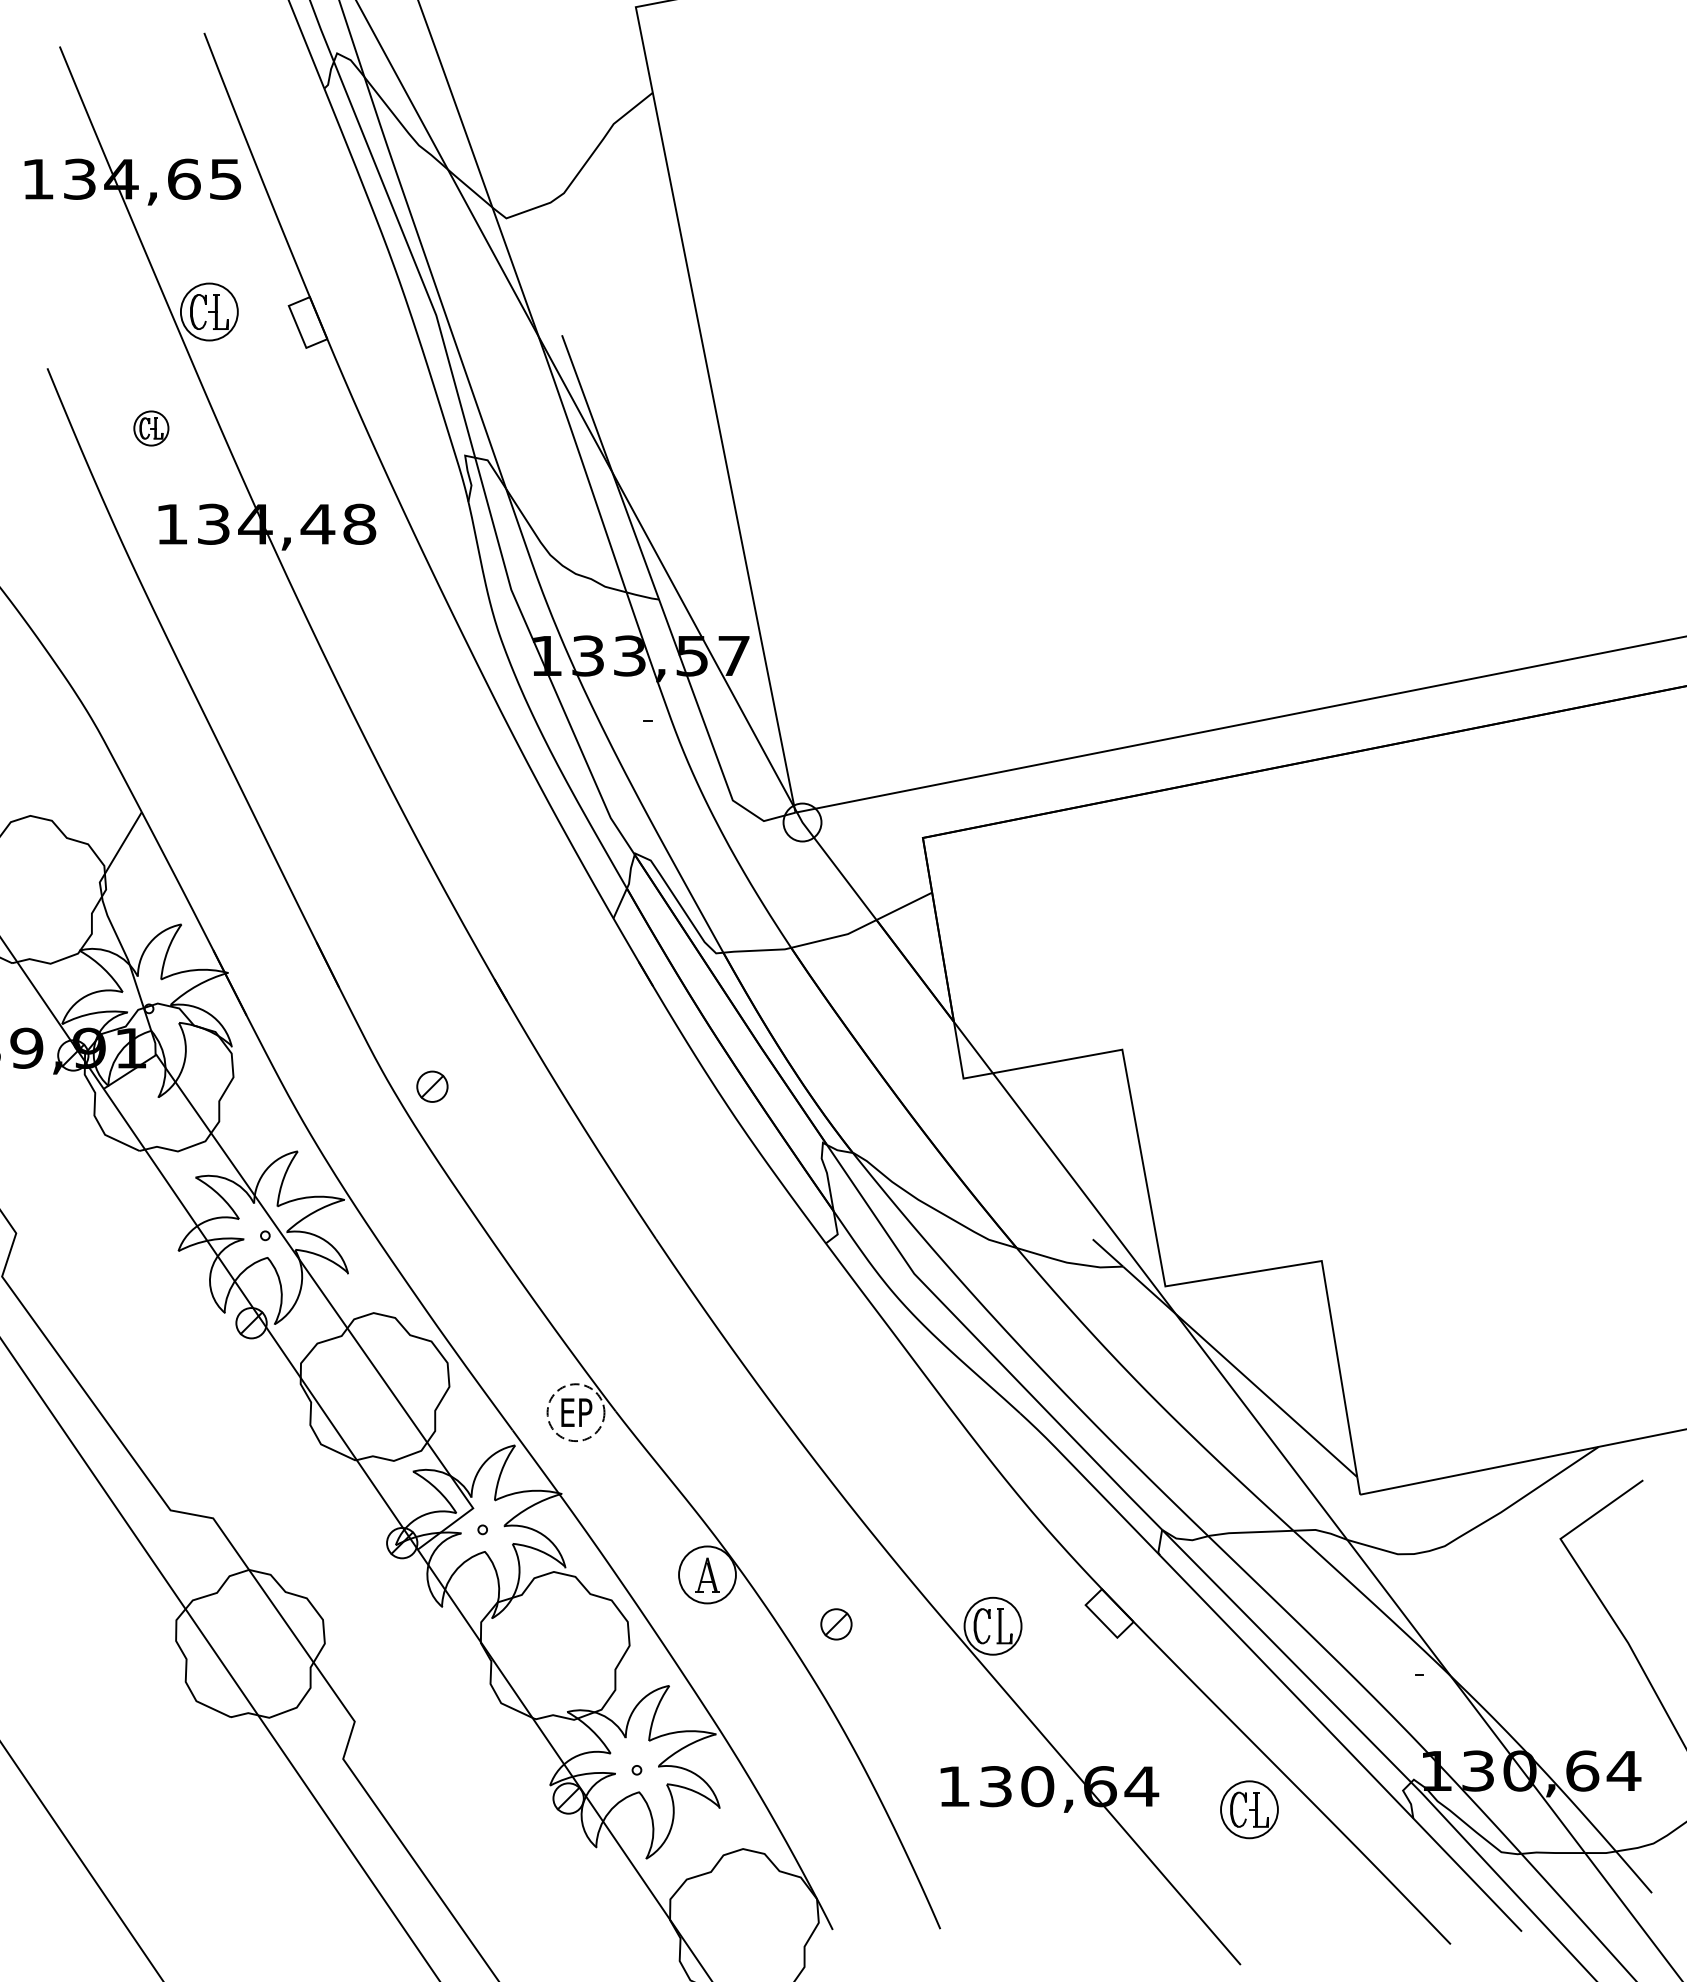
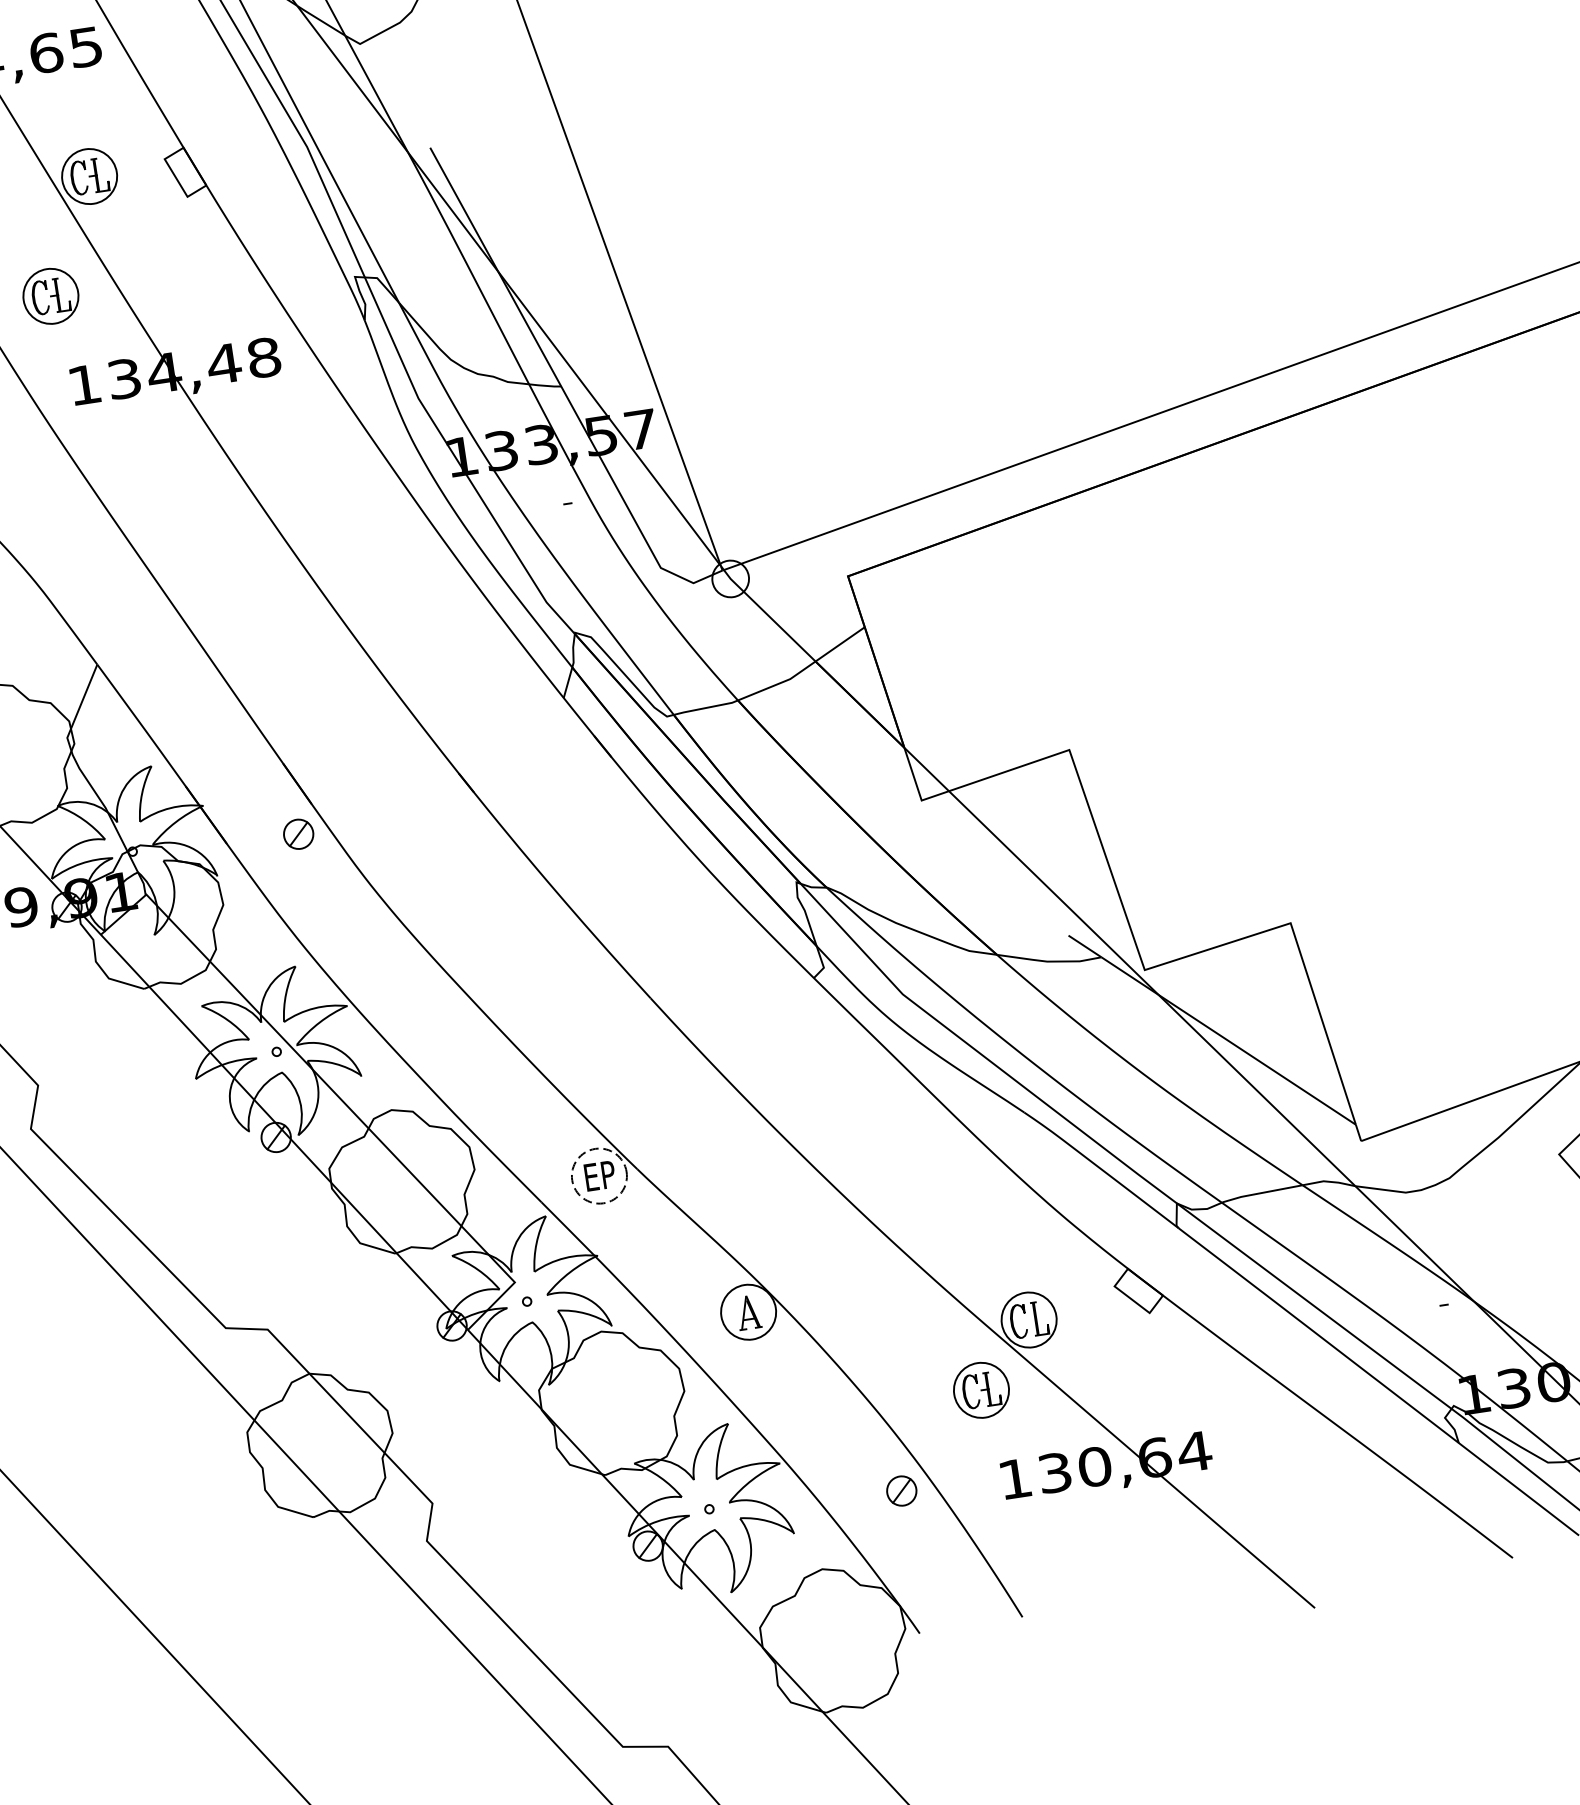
part: (151, 428) -> (51, 296), size x1.67
part: (432, 1086) -> (298, 834), moved
part: (836, 1624) -> (901, 1491), moved
part: (1249, 1809) -> (981, 1390), moved

